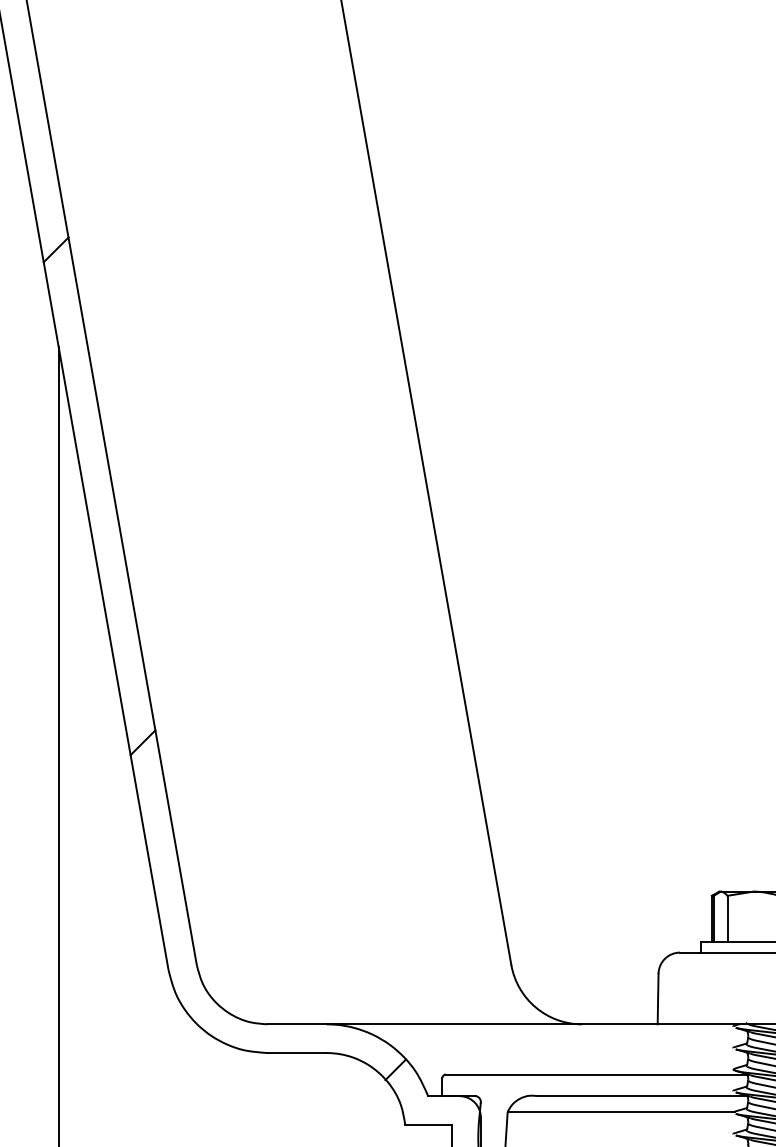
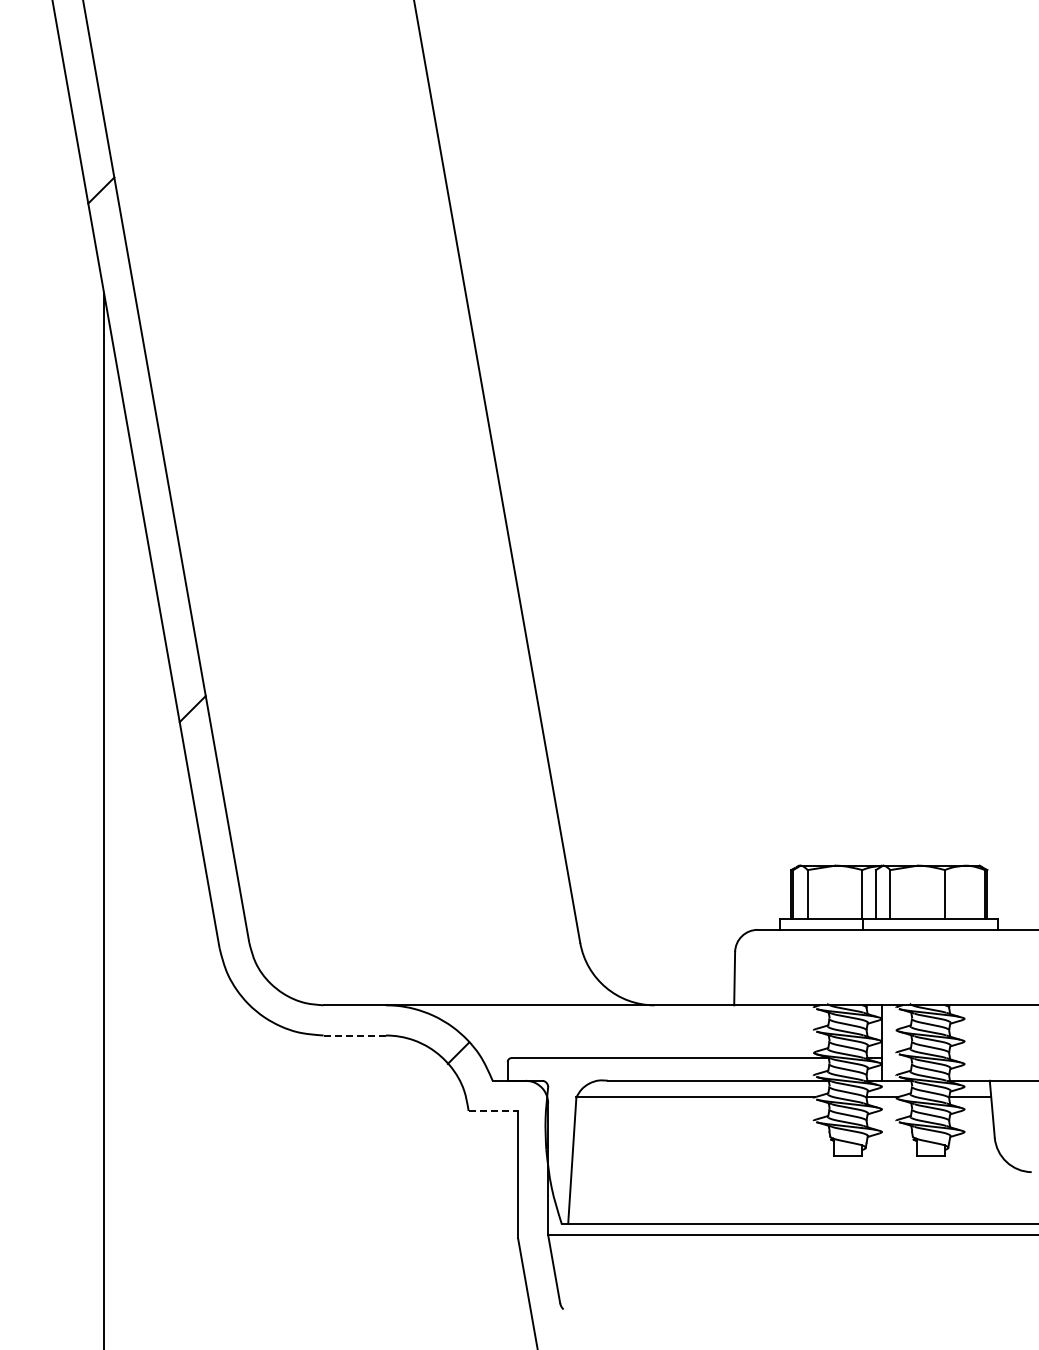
line: (296, 1053) -> (354, 1035), solid -> dashed
line: (428, 1124) -> (493, 1110), solid -> dashed

